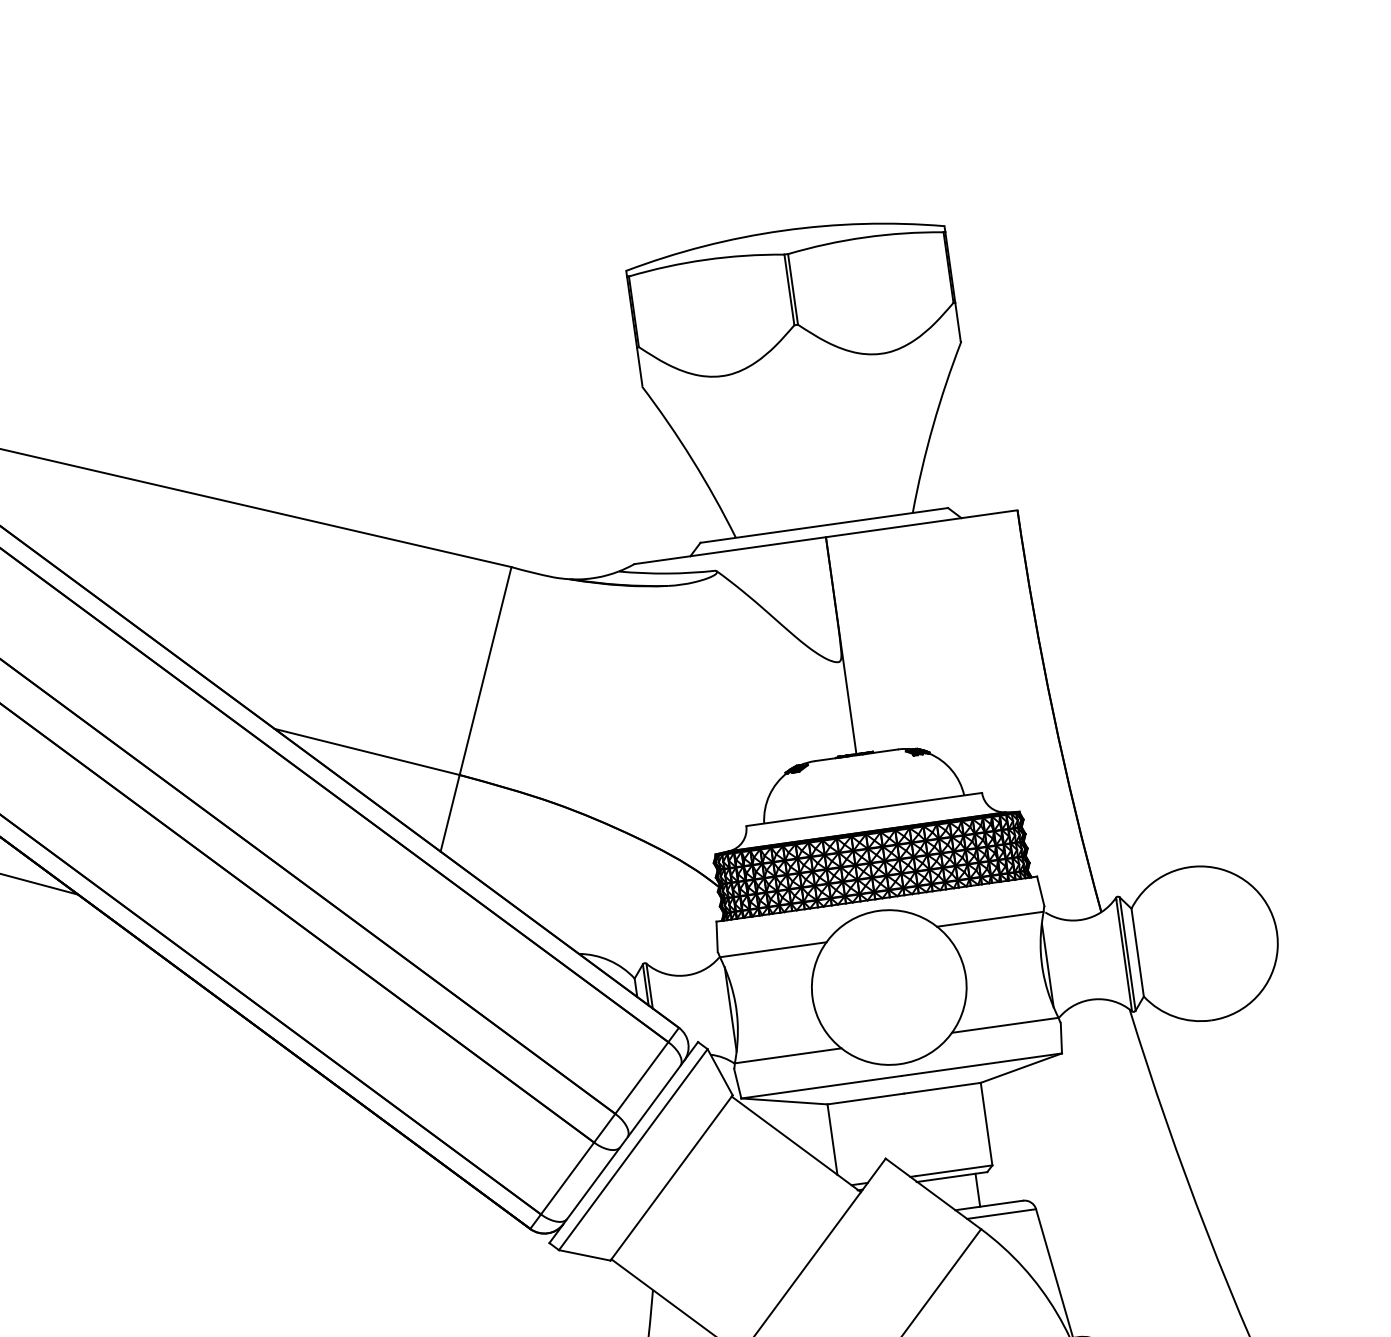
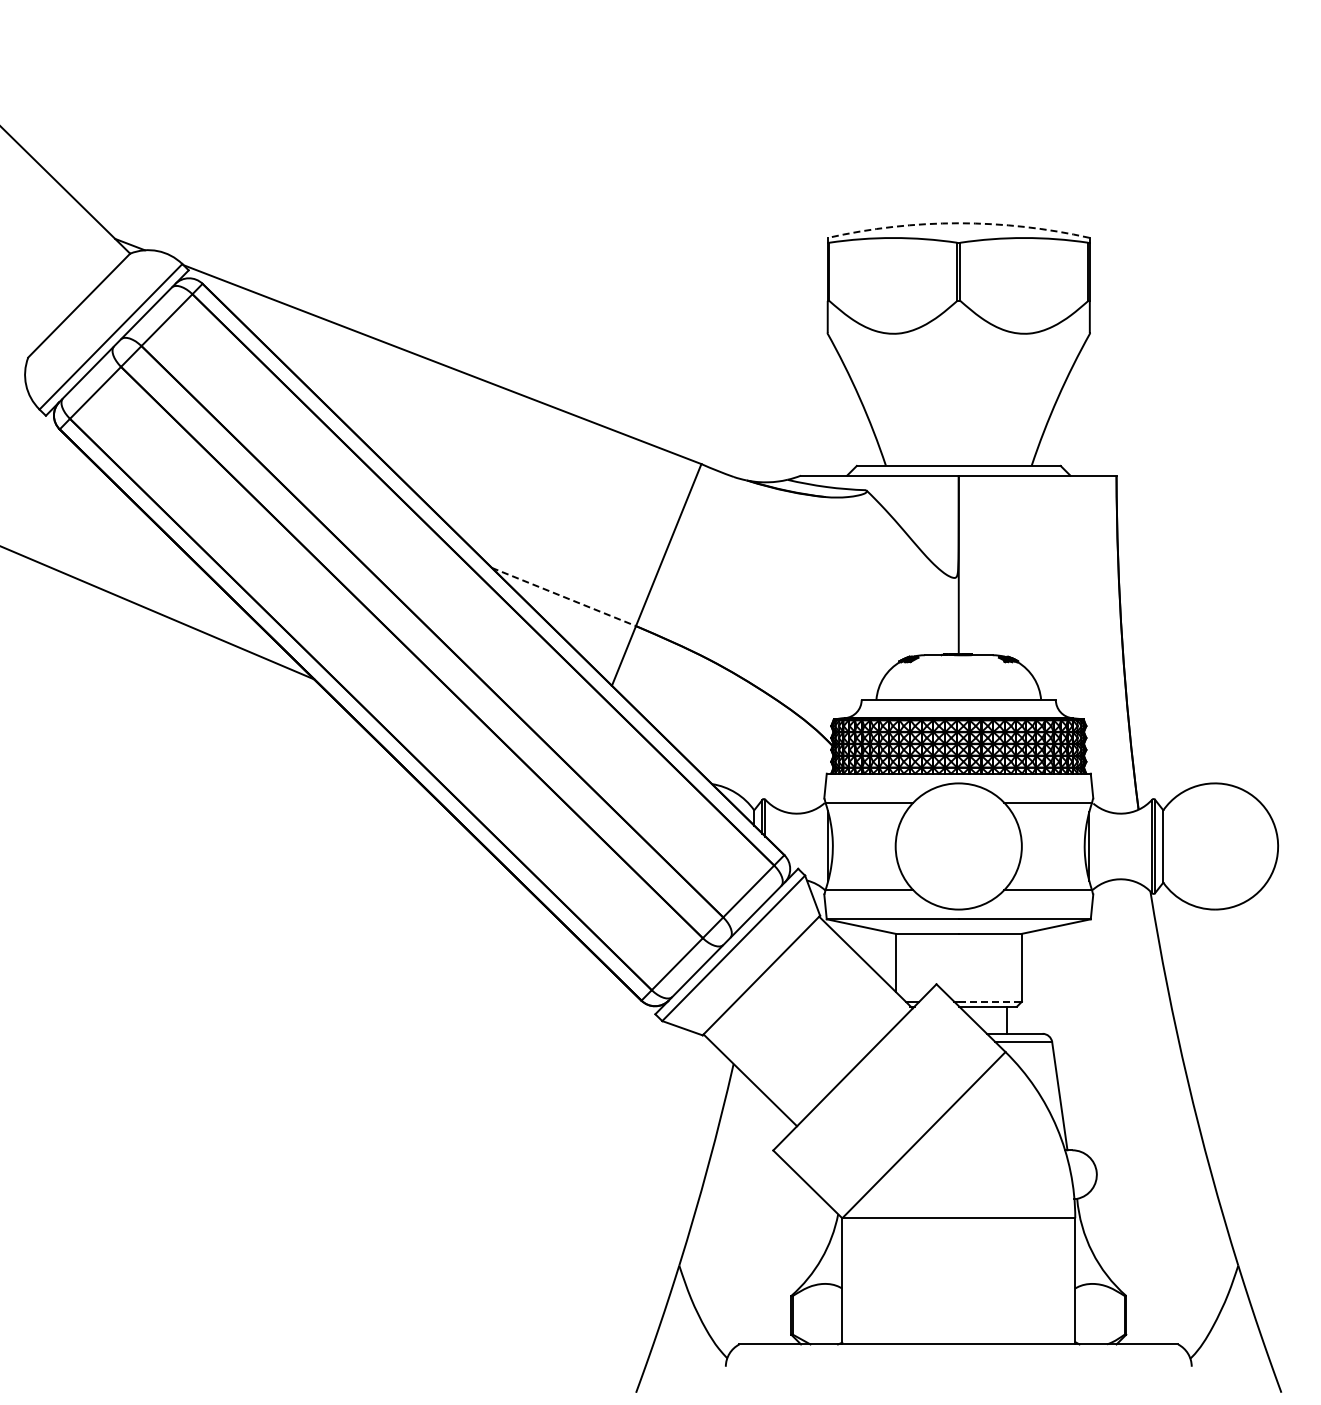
arc: (782, 231) -> (958, 223), solid -> dashed
line: (366, 751) -> (563, 596), solid -> dashed
line: (954, 1170) -> (990, 1001), solid -> dashed

